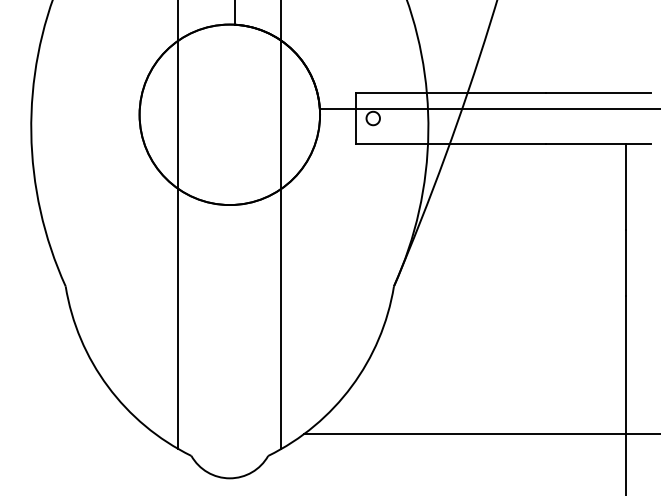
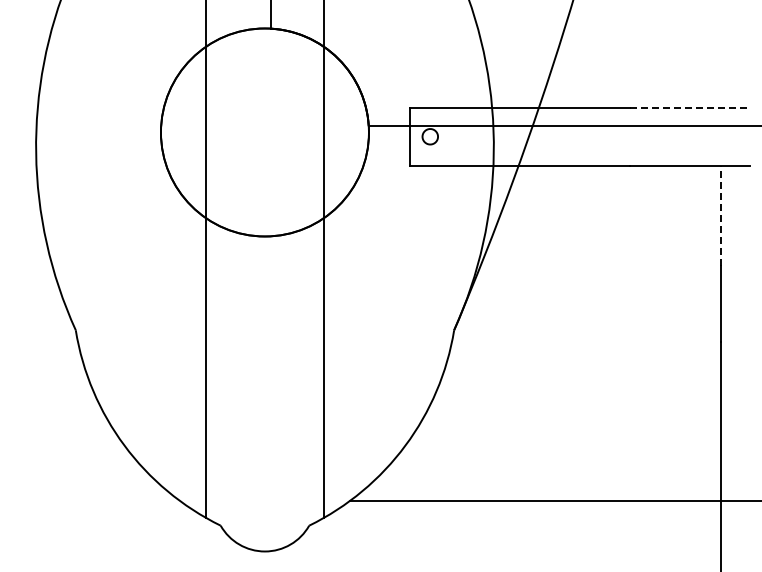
line: (599, 93) -> (690, 107), solid -> dashed
line: (625, 186) -> (721, 215), solid -> dashed

